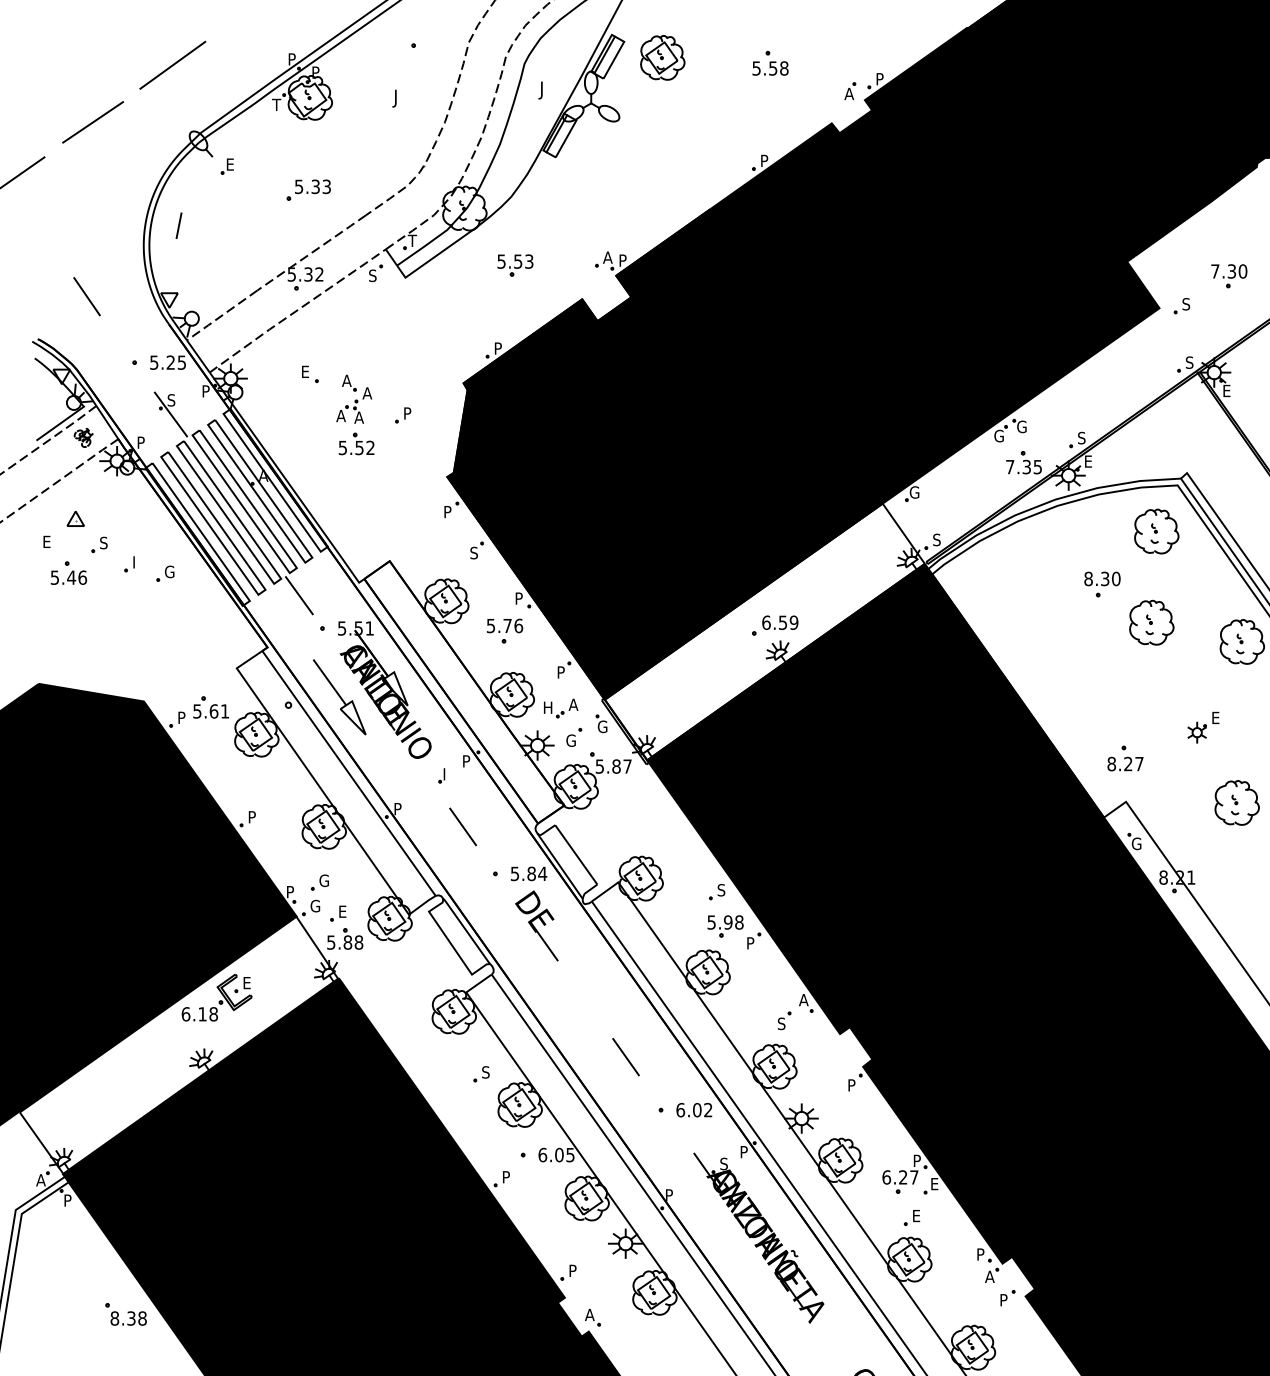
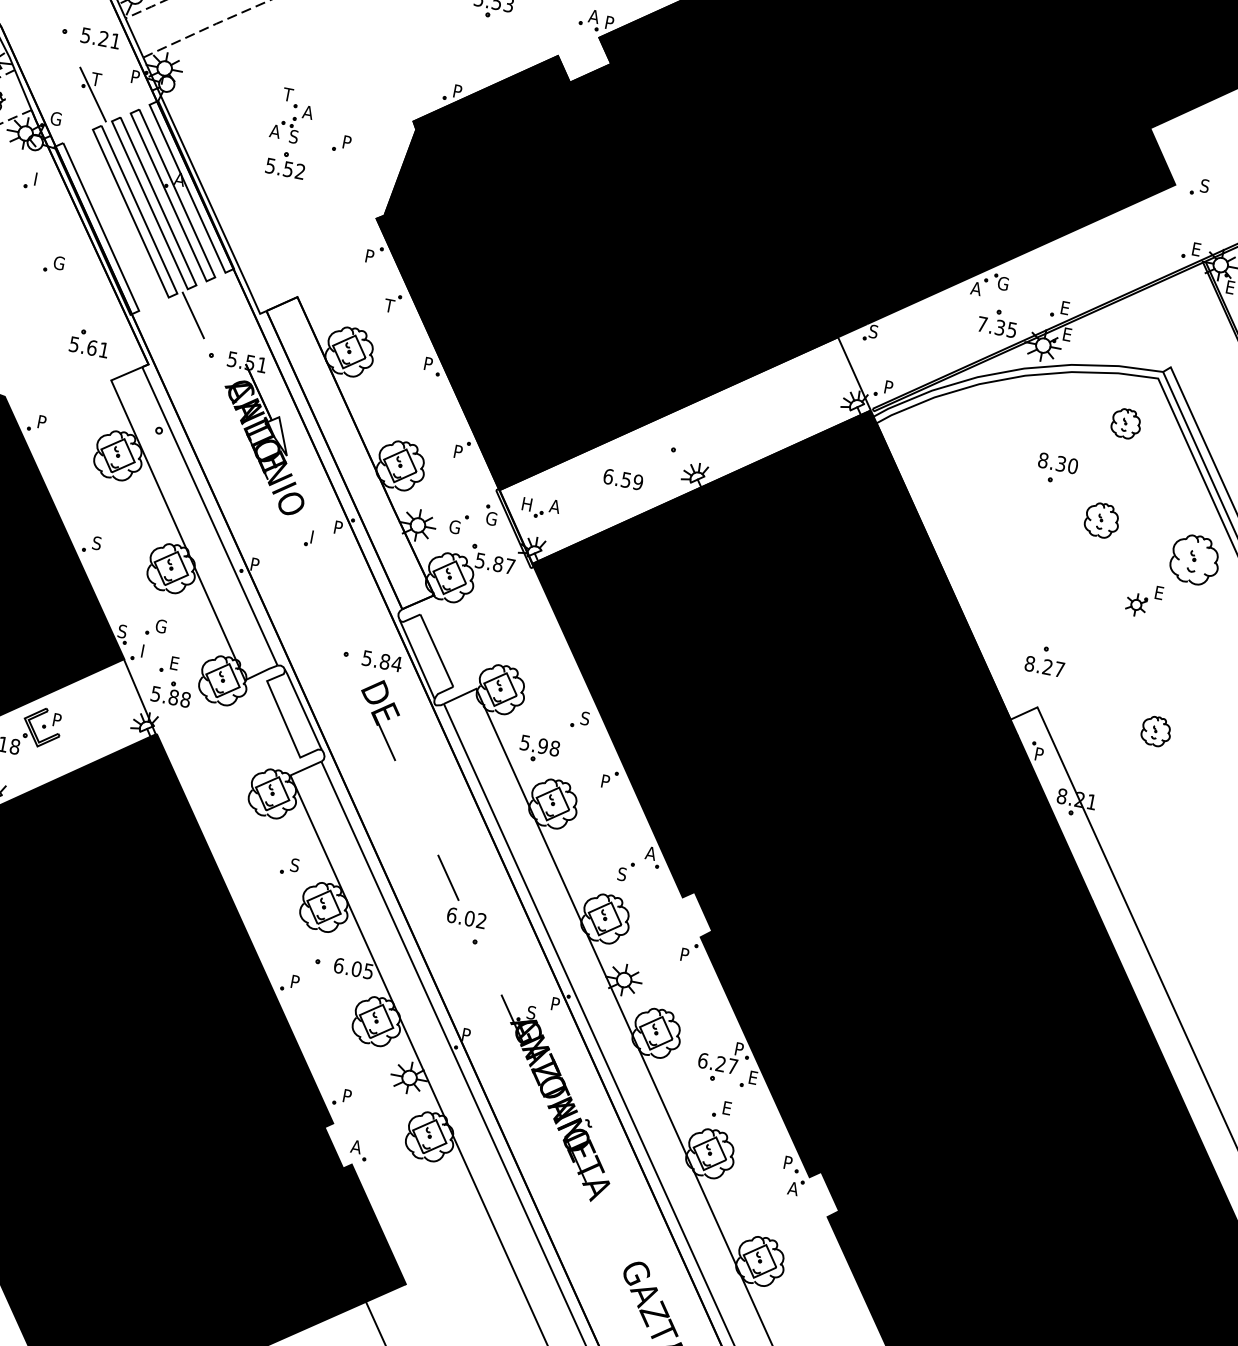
text: (181, 362) -> (115, 40), 5.25 -> 5.21
text: (1189, 362) -> (1196, 249), S -> E
part: (310, 373) -> (251, 79), removed
text: (346, 380) -> (288, 94), A -> T
text: (170, 400) -> (95, 79), S -> T
text: (358, 417) -> (293, 136), A -> S
text: (998, 435) -> (976, 288), G -> A
text: (1081, 437) -> (1064, 307), S -> E
text: (141, 442) -> (55, 118), P -> G
text: (914, 492) -> (874, 331), G -> S
part: (213, 523) -> (116, 220), removed
part: (1156, 531) -> (1125, 423), size x0.6
text: (936, 539) -> (888, 386), S -> P
text: (473, 552) -> (389, 305), S -> T
part: (129, 564) -> (30, 180), moved
text: (780, 622) -> (623, 479), moved
part: (1151, 622) -> (1101, 520), size x0.7
part: (504, 630) -> (406, 395), removed
part: (339, 697) -> (215, 432), removed
part: (210, 707) -> (89, 343), moved
part: (561, 708) -> (541, 507), moved
part: (1203, 727) -> (1144, 600), moved
part: (1236, 802) -> (1155, 730), size x0.6
text: (251, 816) -> (96, 542), P -> S
line: (463, 826) -> (321, 596), removed
text: (1136, 843) -> (1040, 754), G -> P
text: (290, 891) -> (122, 630), P -> S
text: (315, 905) -> (146, 651), G -> I
part: (725, 926) -> (539, 750), moved
text: (247, 983) -> (57, 720), E -> P
text: (694, 1110) -> (466, 918), moved
part: (1007, 1298) -> (807, 1215), removed

